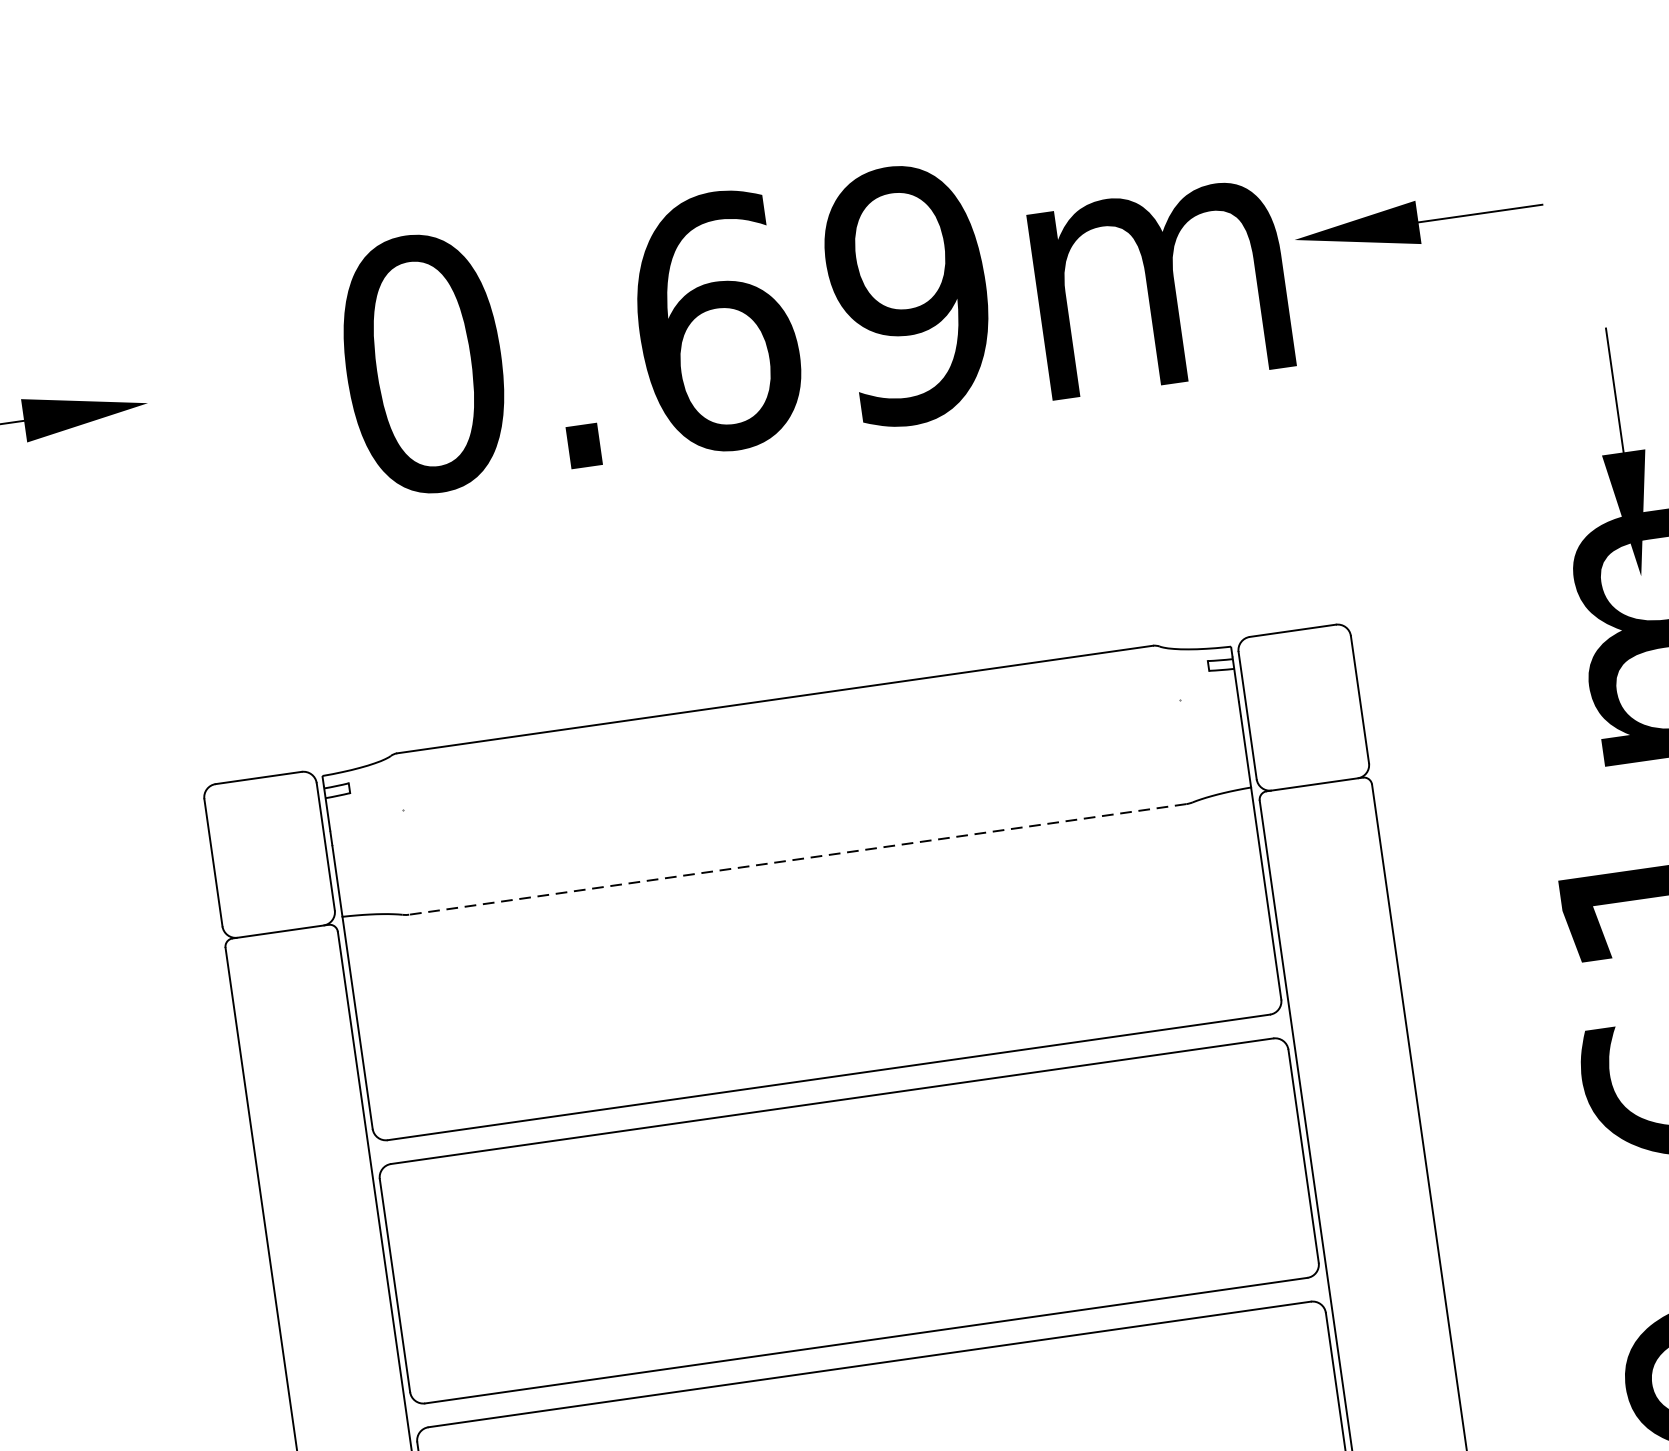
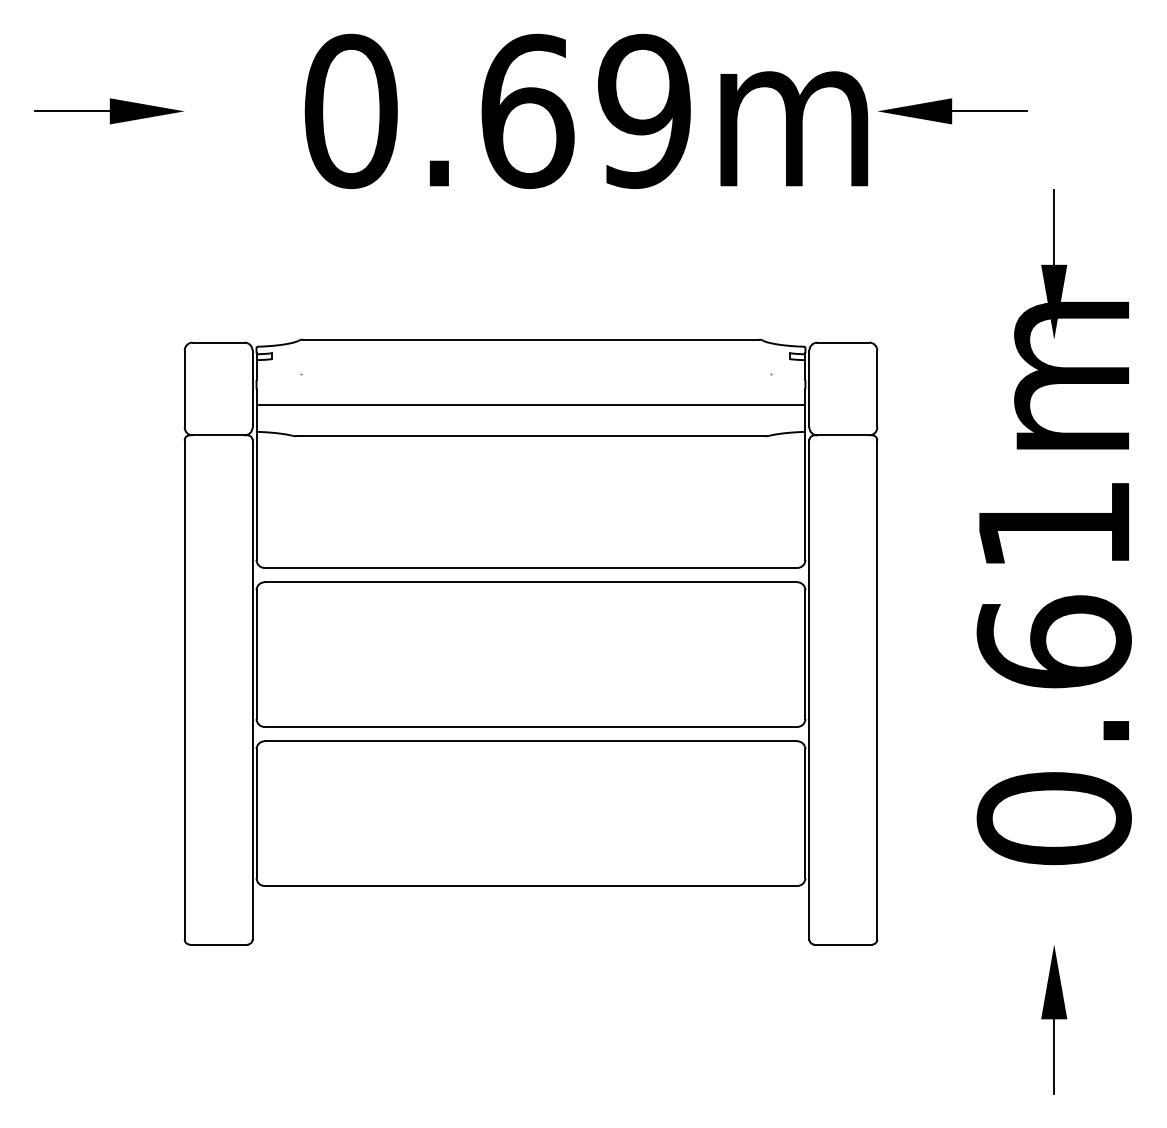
line: (789, 806) -> (530, 404), added
line: (798, 859) -> (531, 436), dashed -> solid

